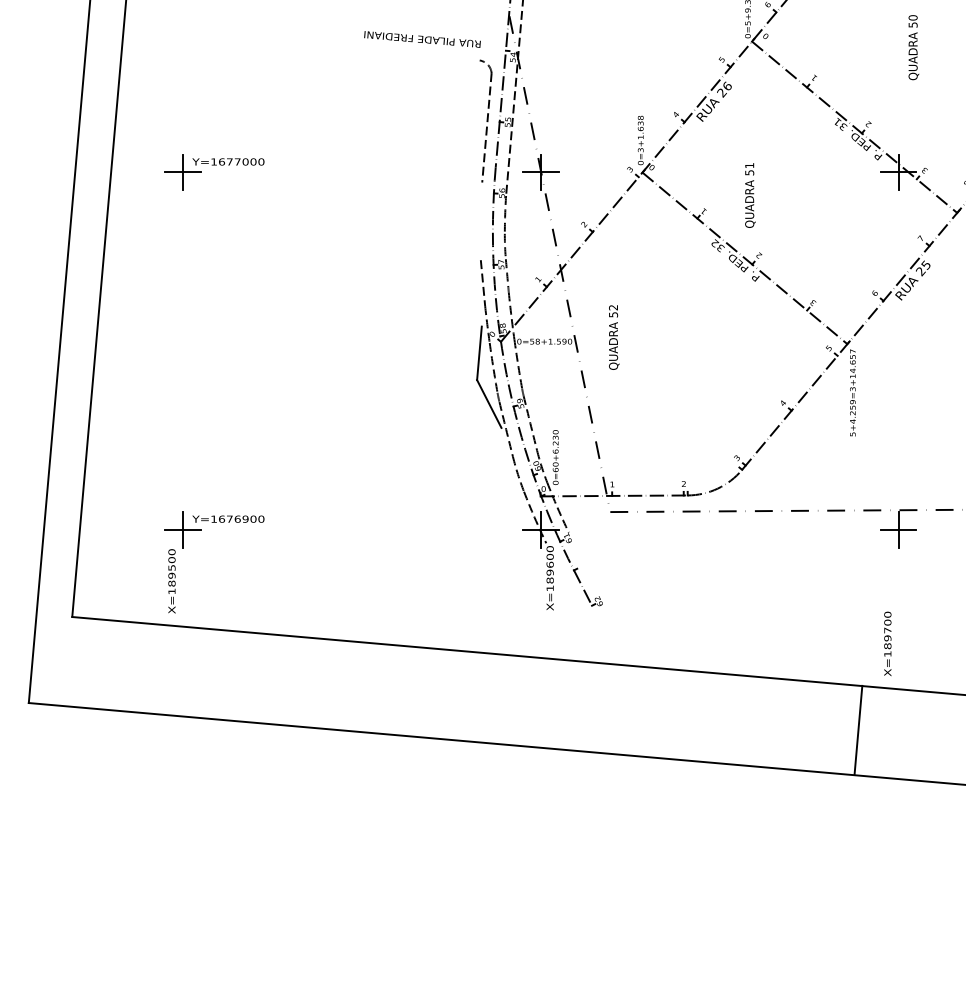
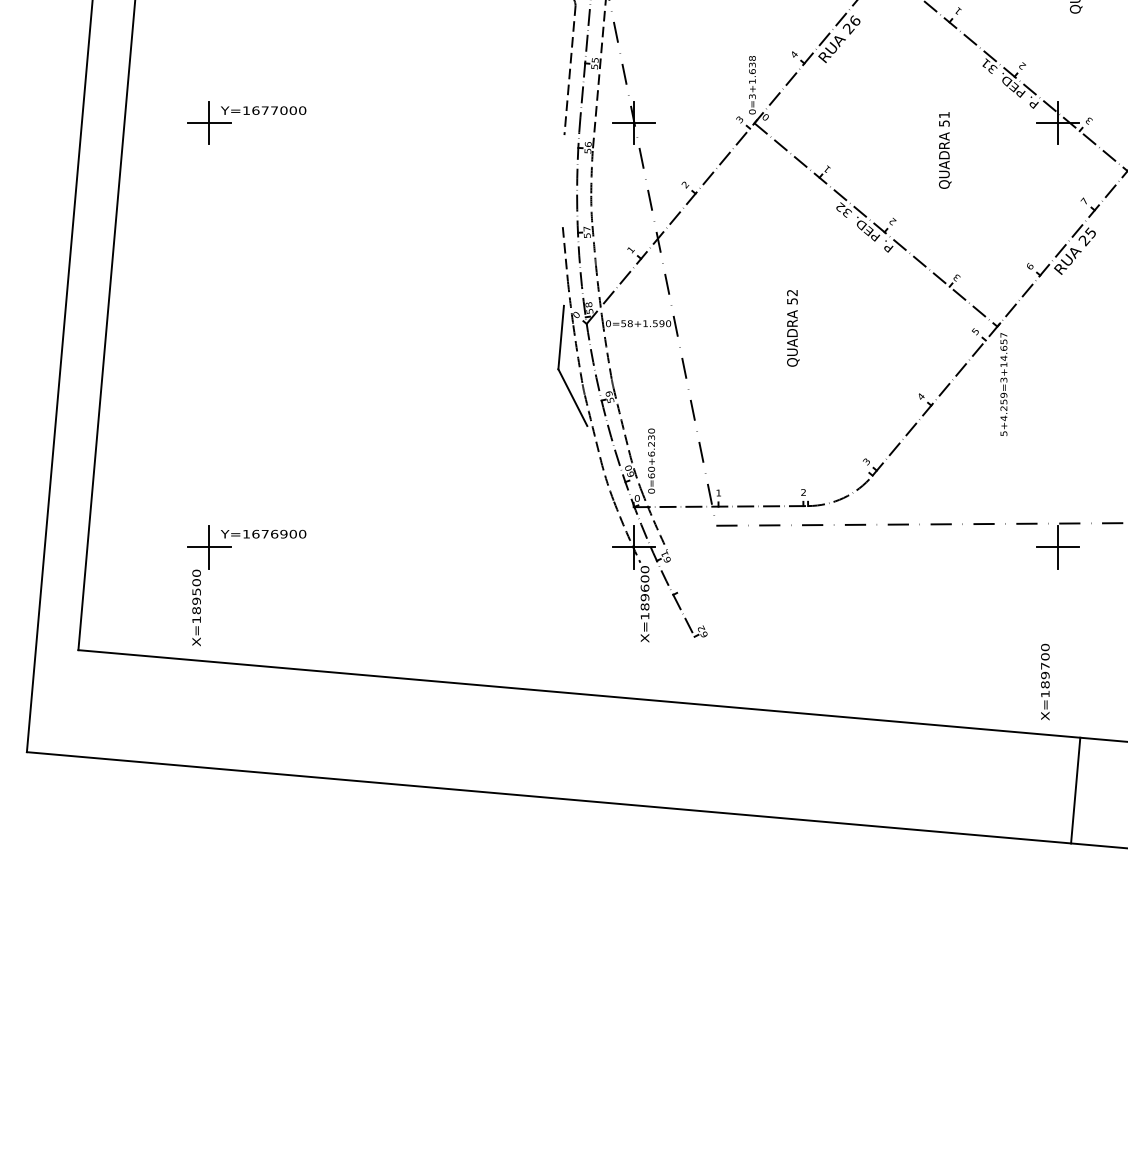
text: (750, 195) -> (945, 150), moved
text: (614, 337) -> (793, 328), moved
line: (858, 730) -> (1075, 790), moved

